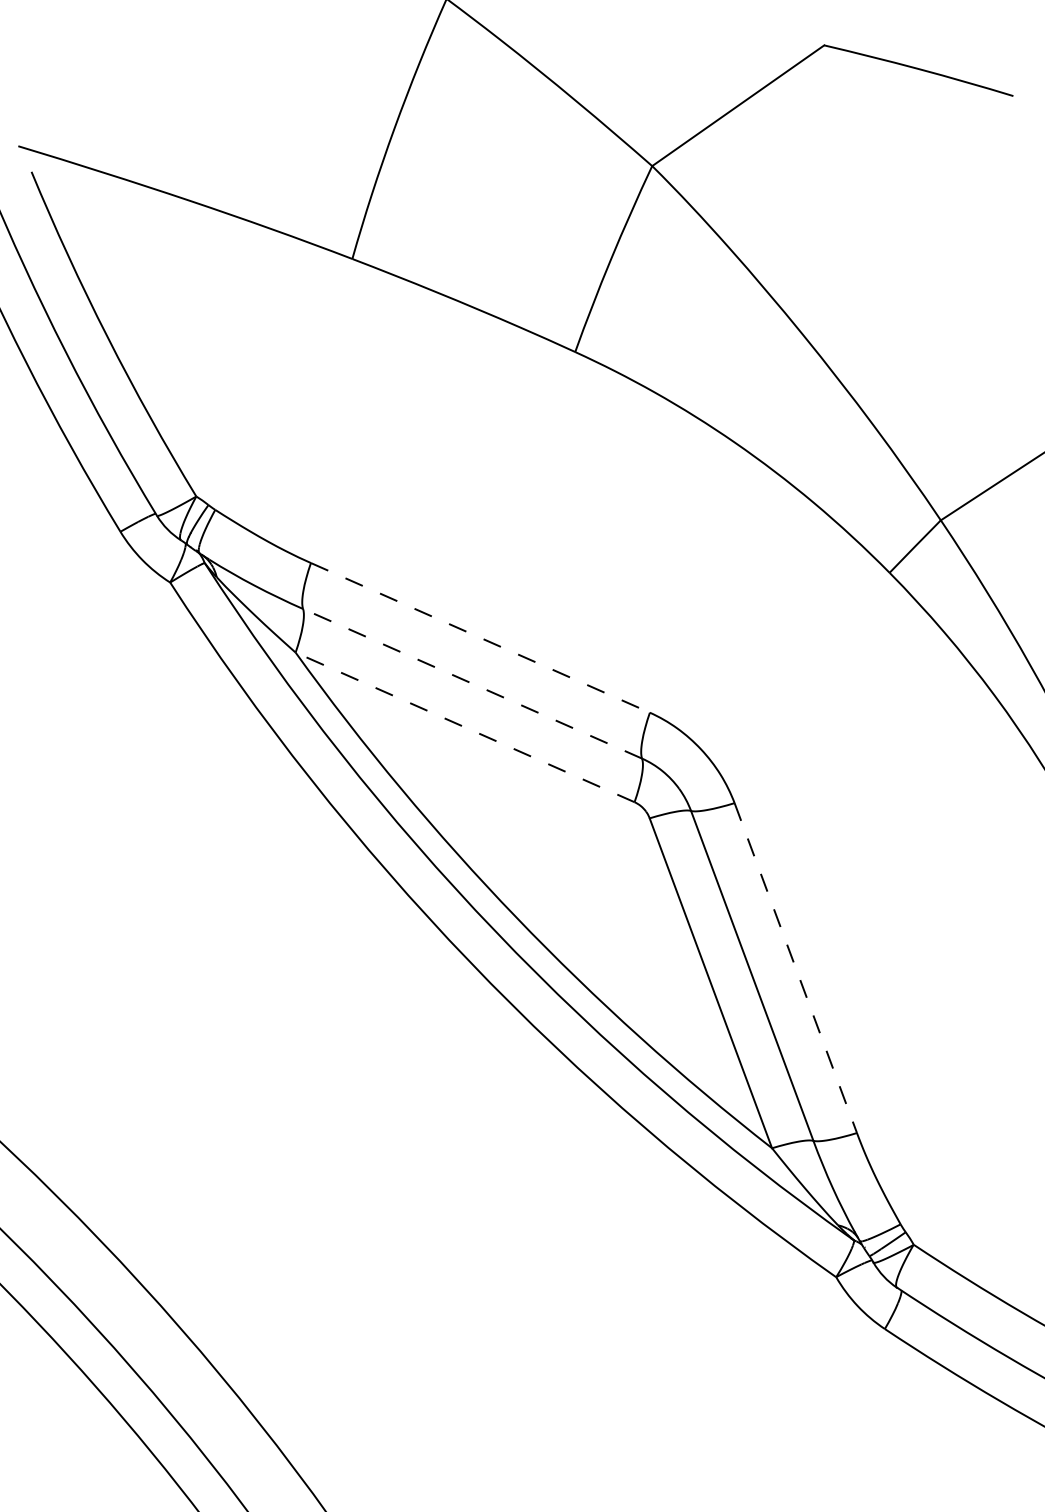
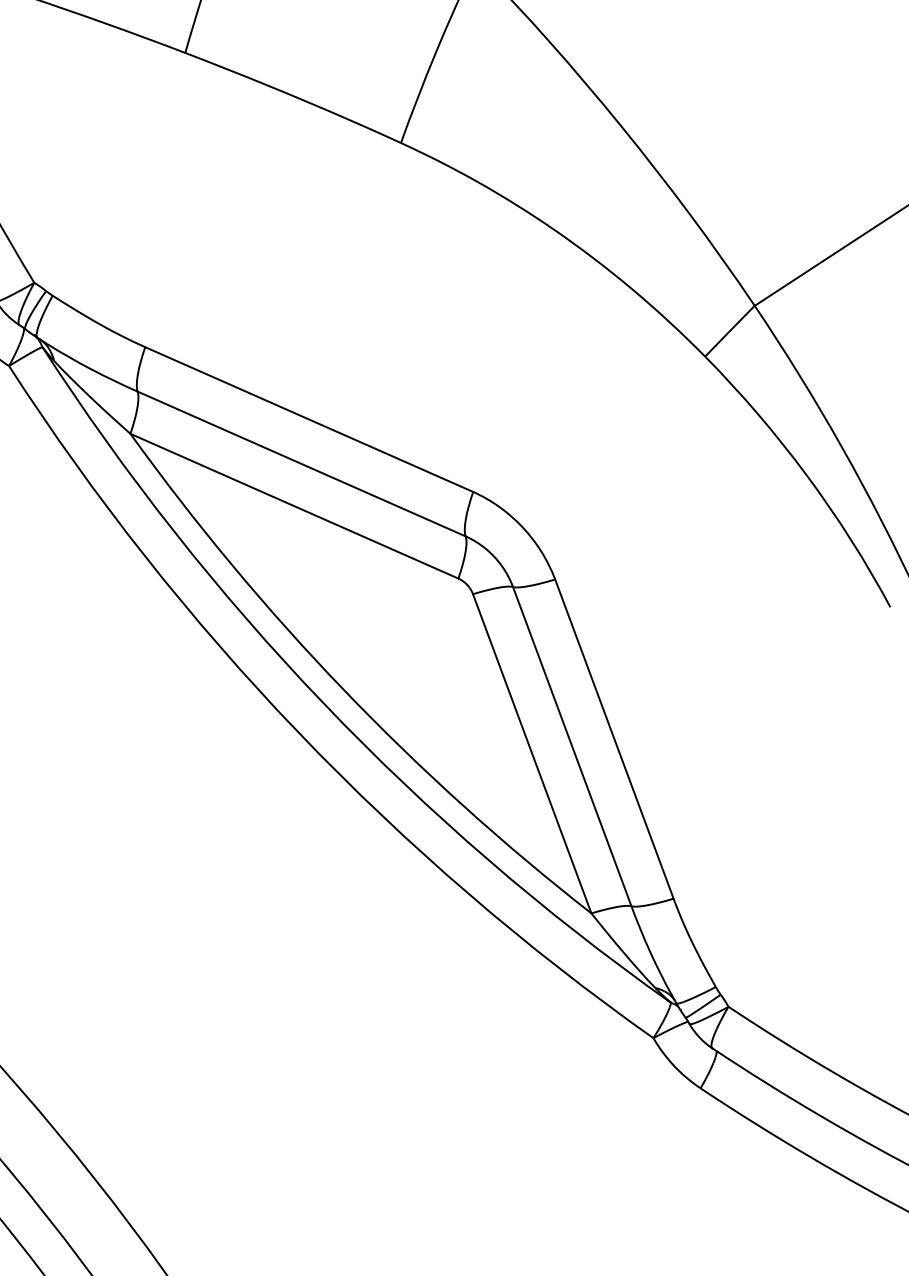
line: (480, 638) -> (309, 420), dashed -> solid
line: (472, 683) -> (301, 463), dashed -> solid
line: (464, 727) -> (293, 506), dashed -> solid
line: (795, 968) -> (614, 739), dashed -> solid

